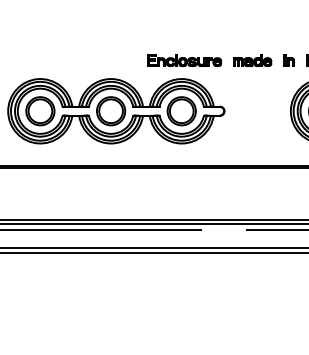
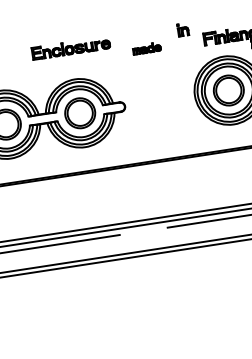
part: (184, 60) -> (71, 48), moved
part: (252, 60) -> (146, 48), size x0.7
part: (289, 60) -> (183, 29), moved

